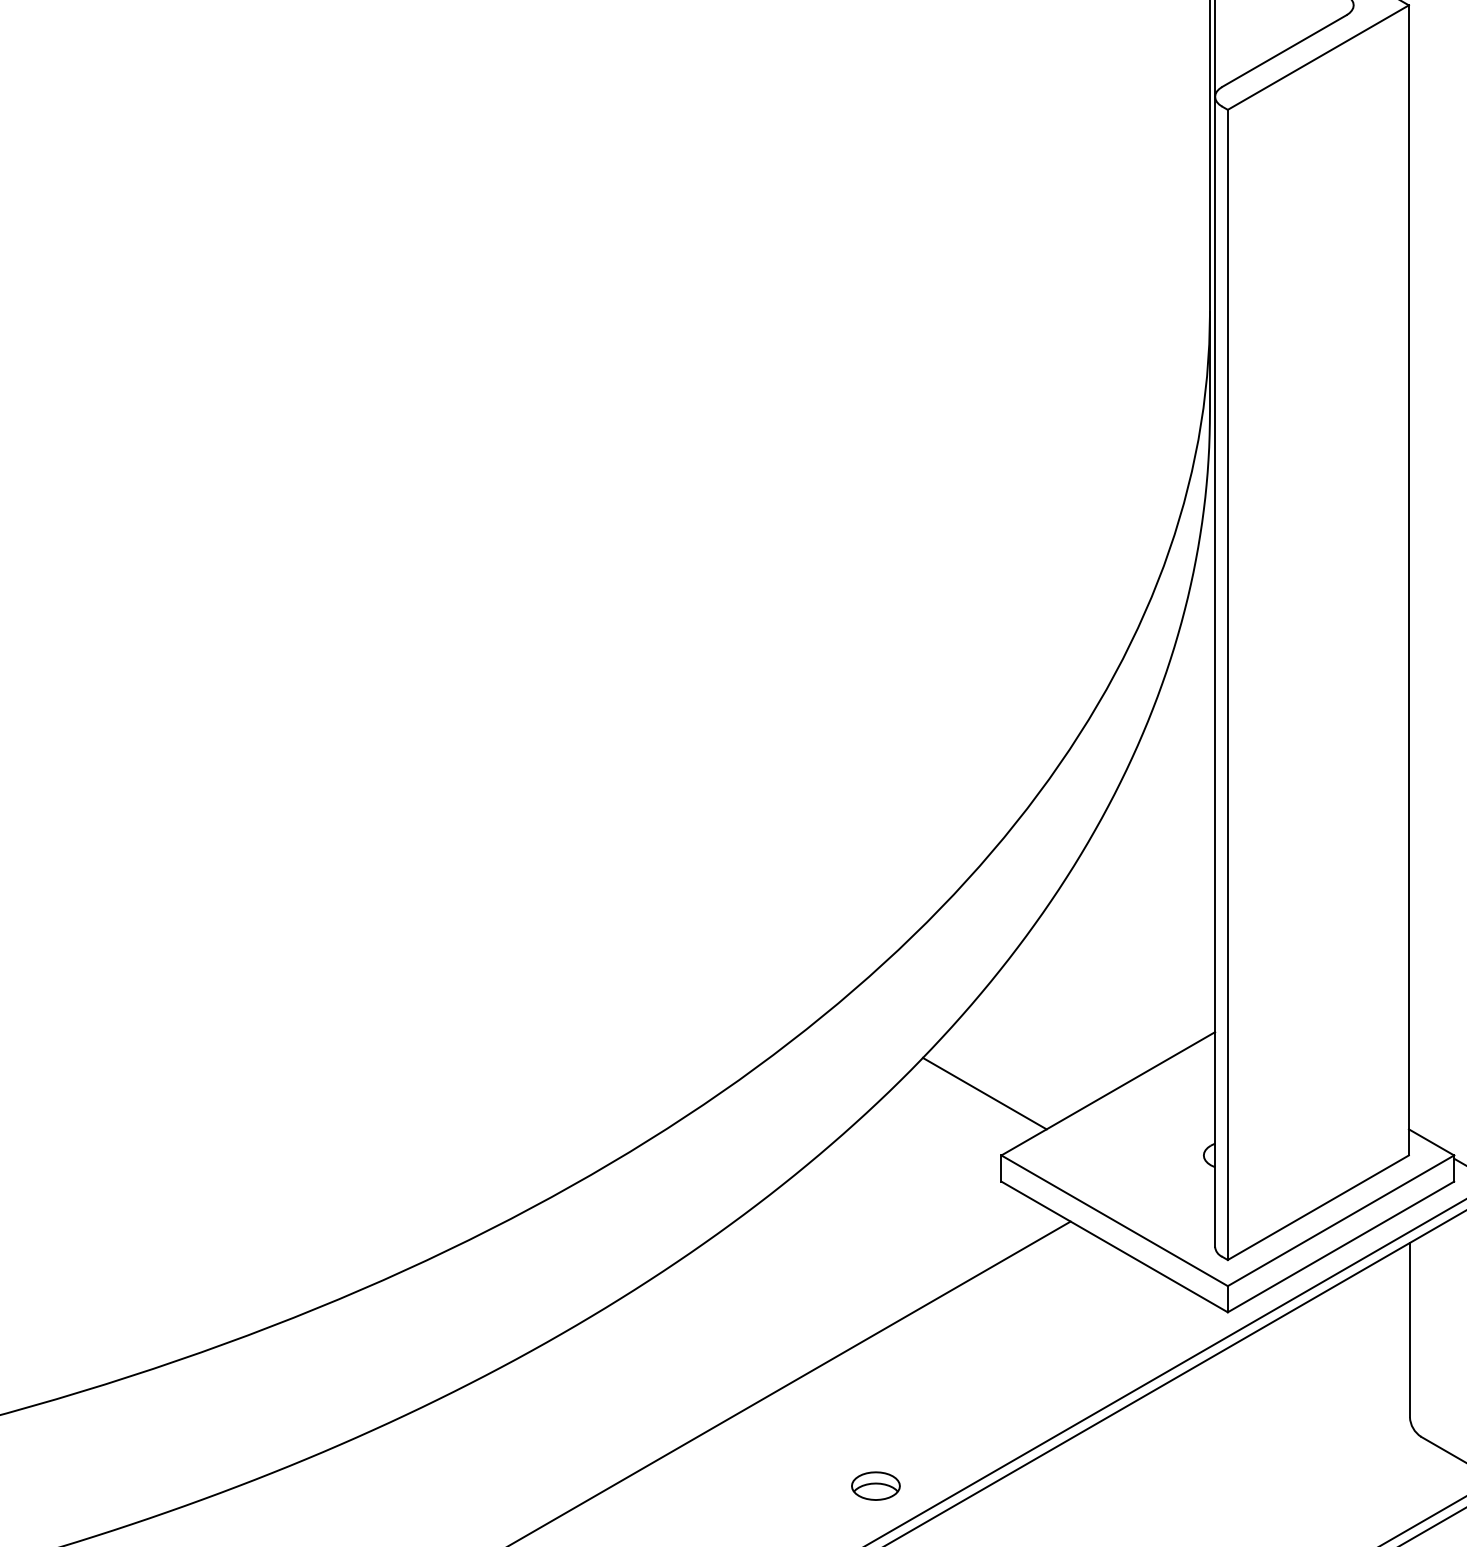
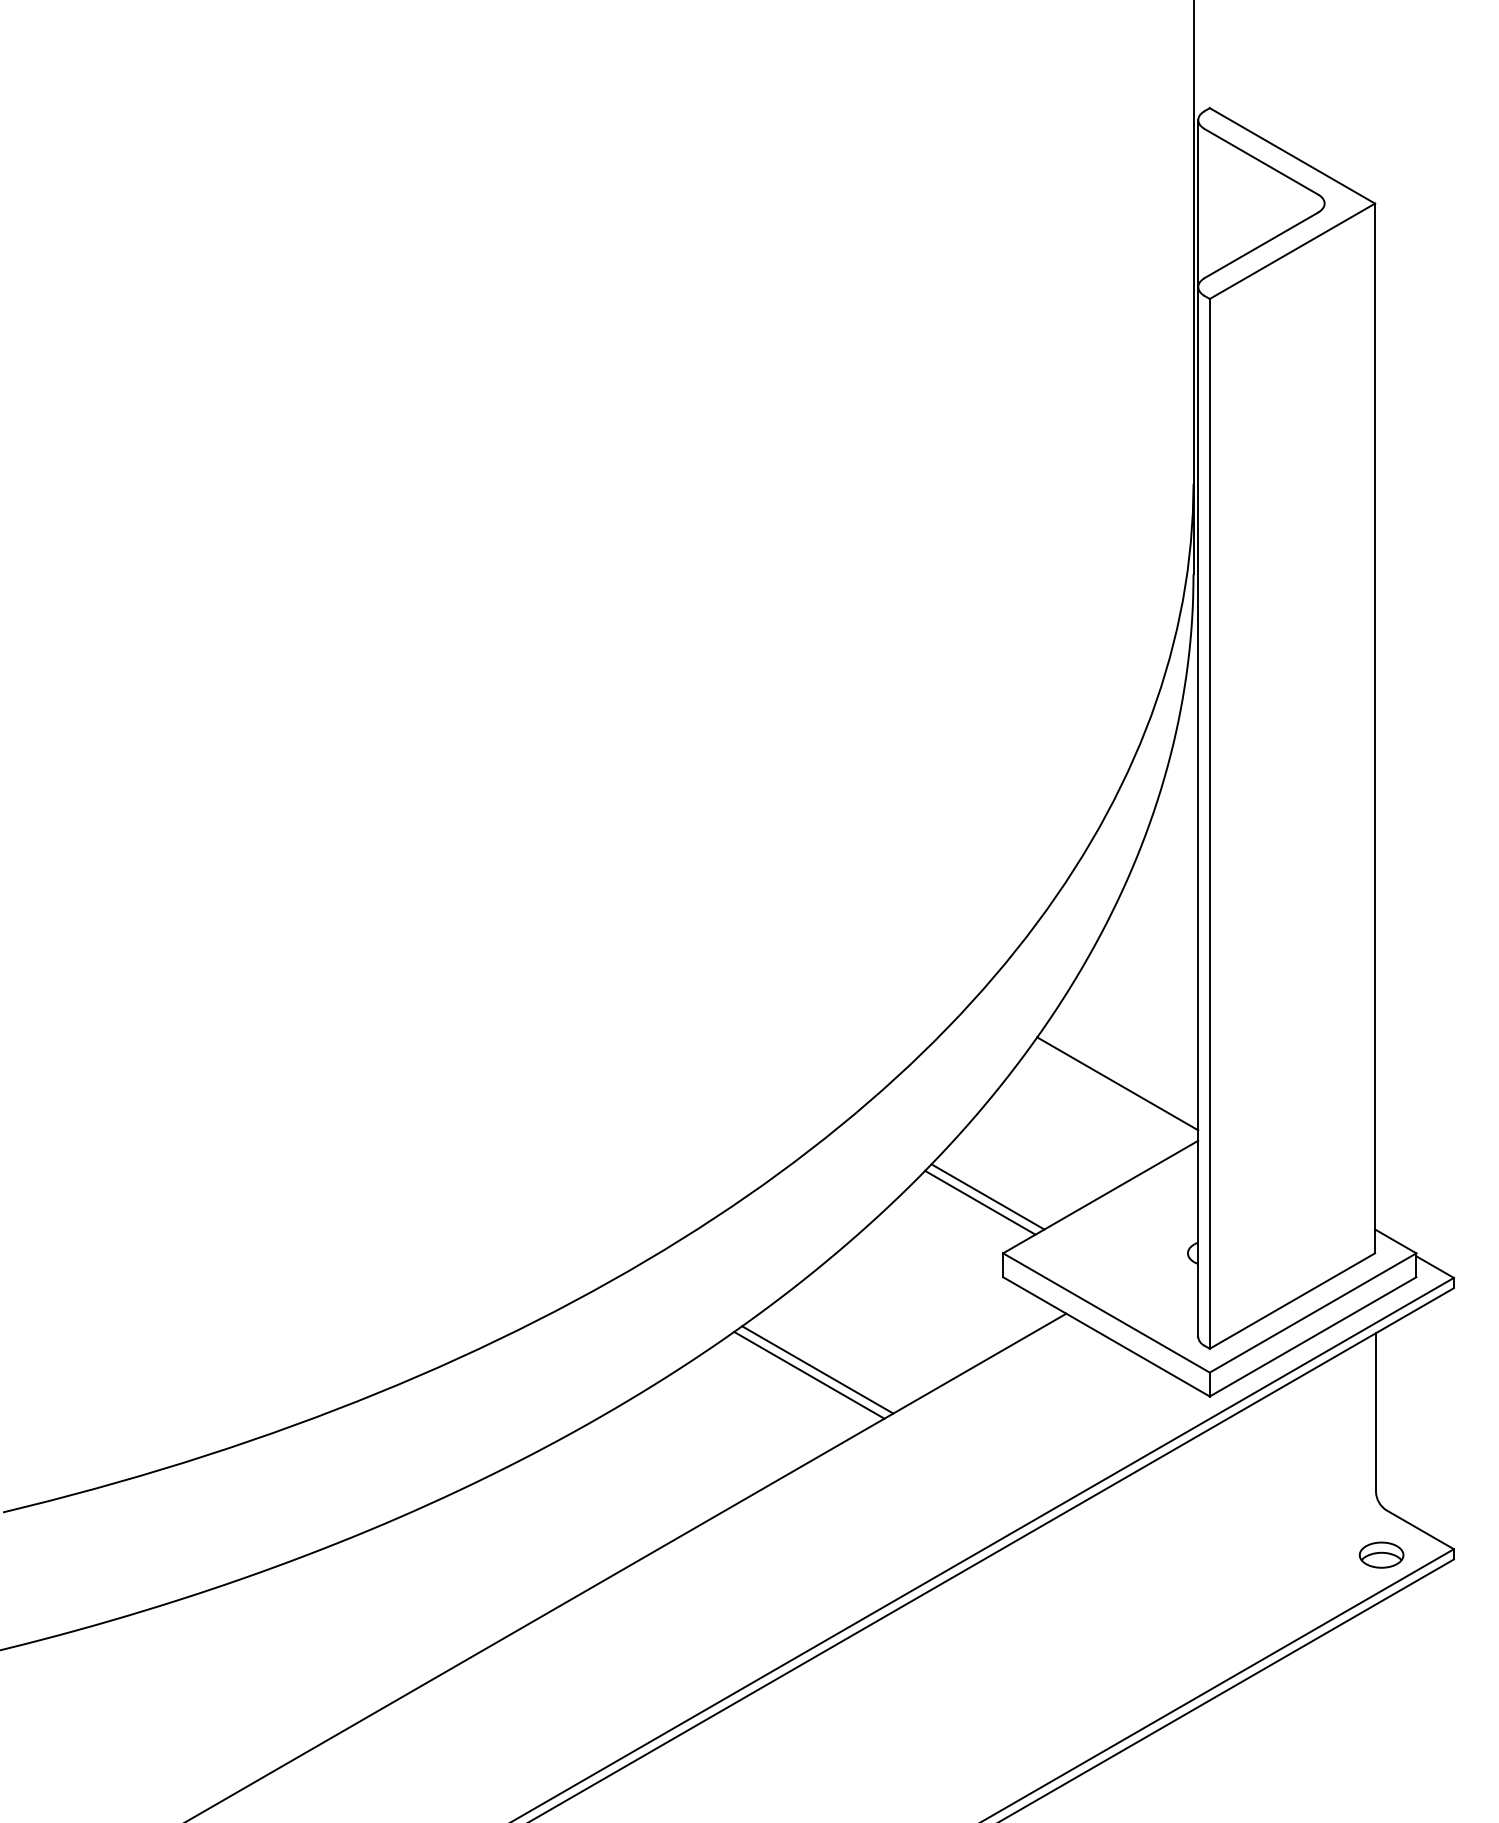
line: (1126, 969) -> (1117, 1083), added
line: (976, 1099) -> (980, 1202), added
line: (798, 1282) -> (817, 1369), added
line: (789, 1288) -> (809, 1374), added
part: (875, 1485) -> (1381, 1554), moved

